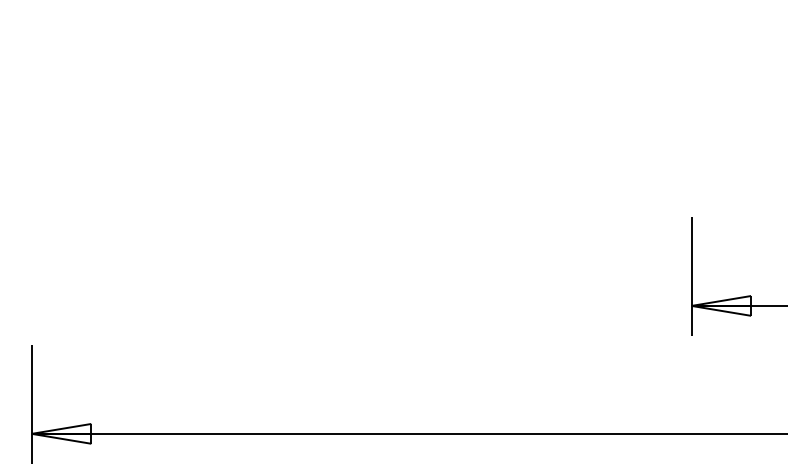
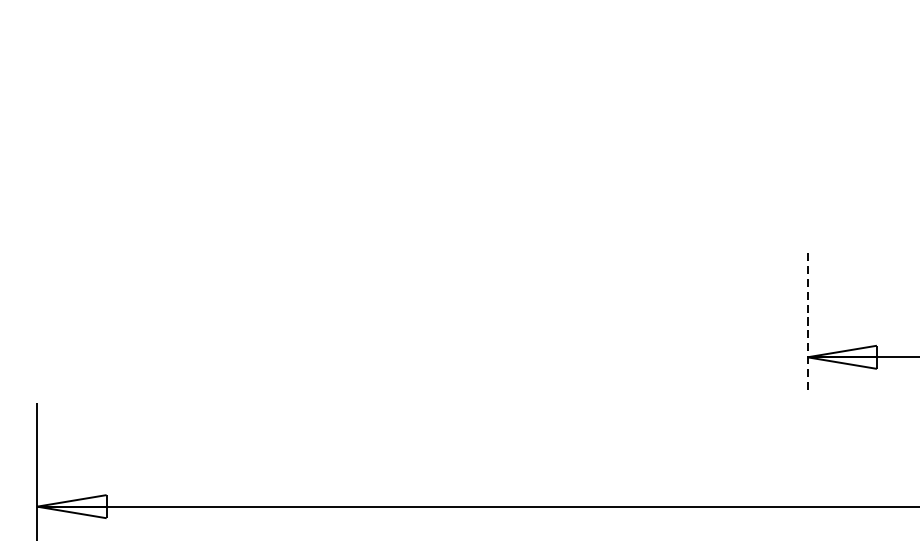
line: (691, 276) -> (807, 322), solid -> dashed

